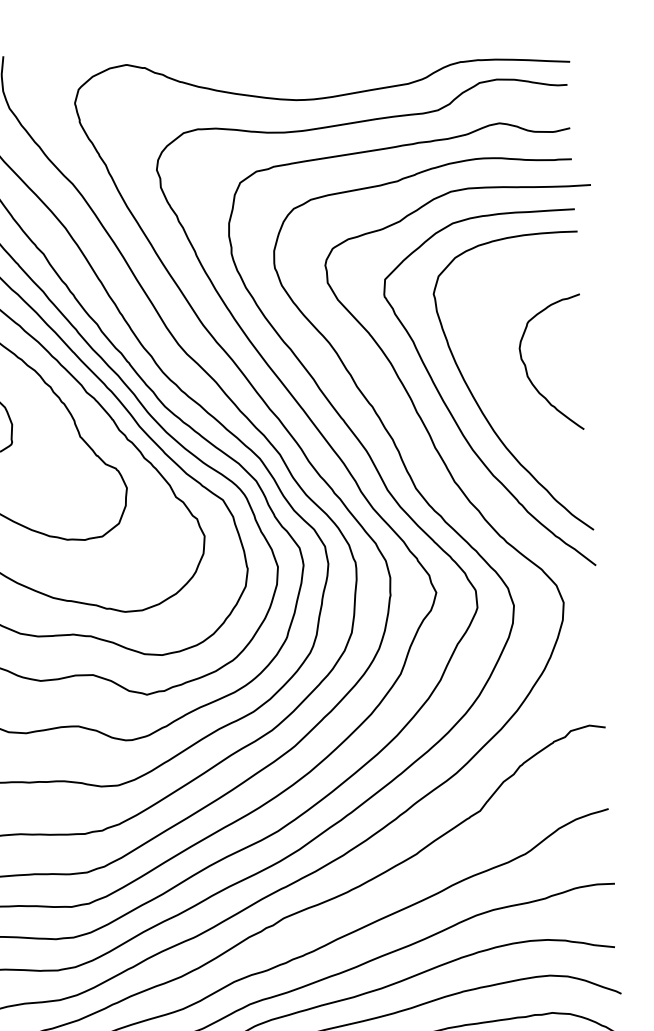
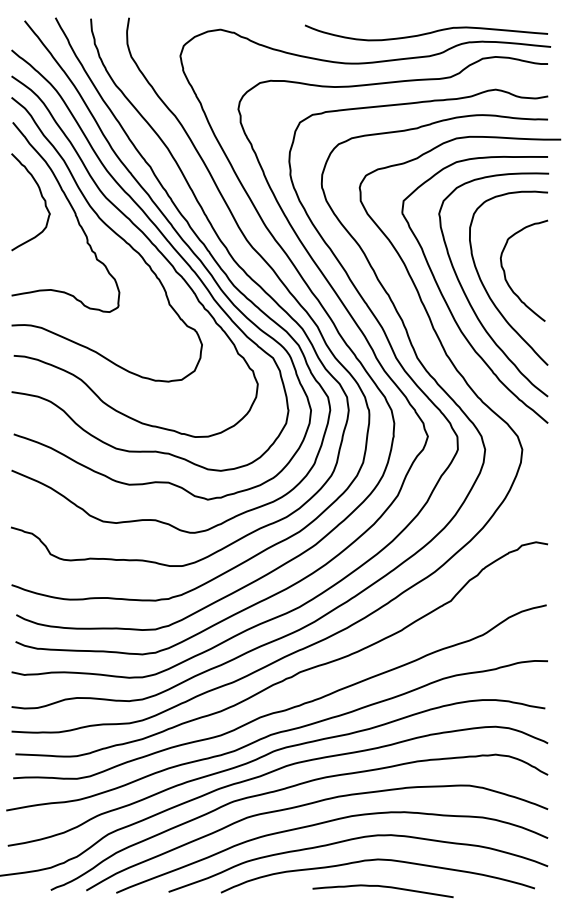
curve: (402, 52) -> (426, 32), added
curve: (503, 391) -> (486, 289), added

